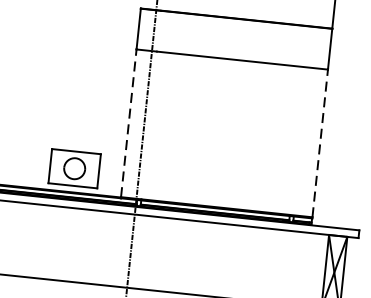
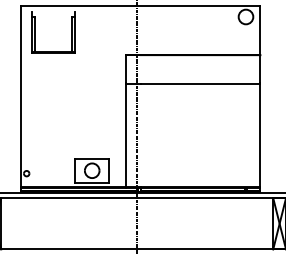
line: (128, 123) -> (126, 135), dashed -> solid
line: (320, 143) -> (260, 135), dashed -> solid

